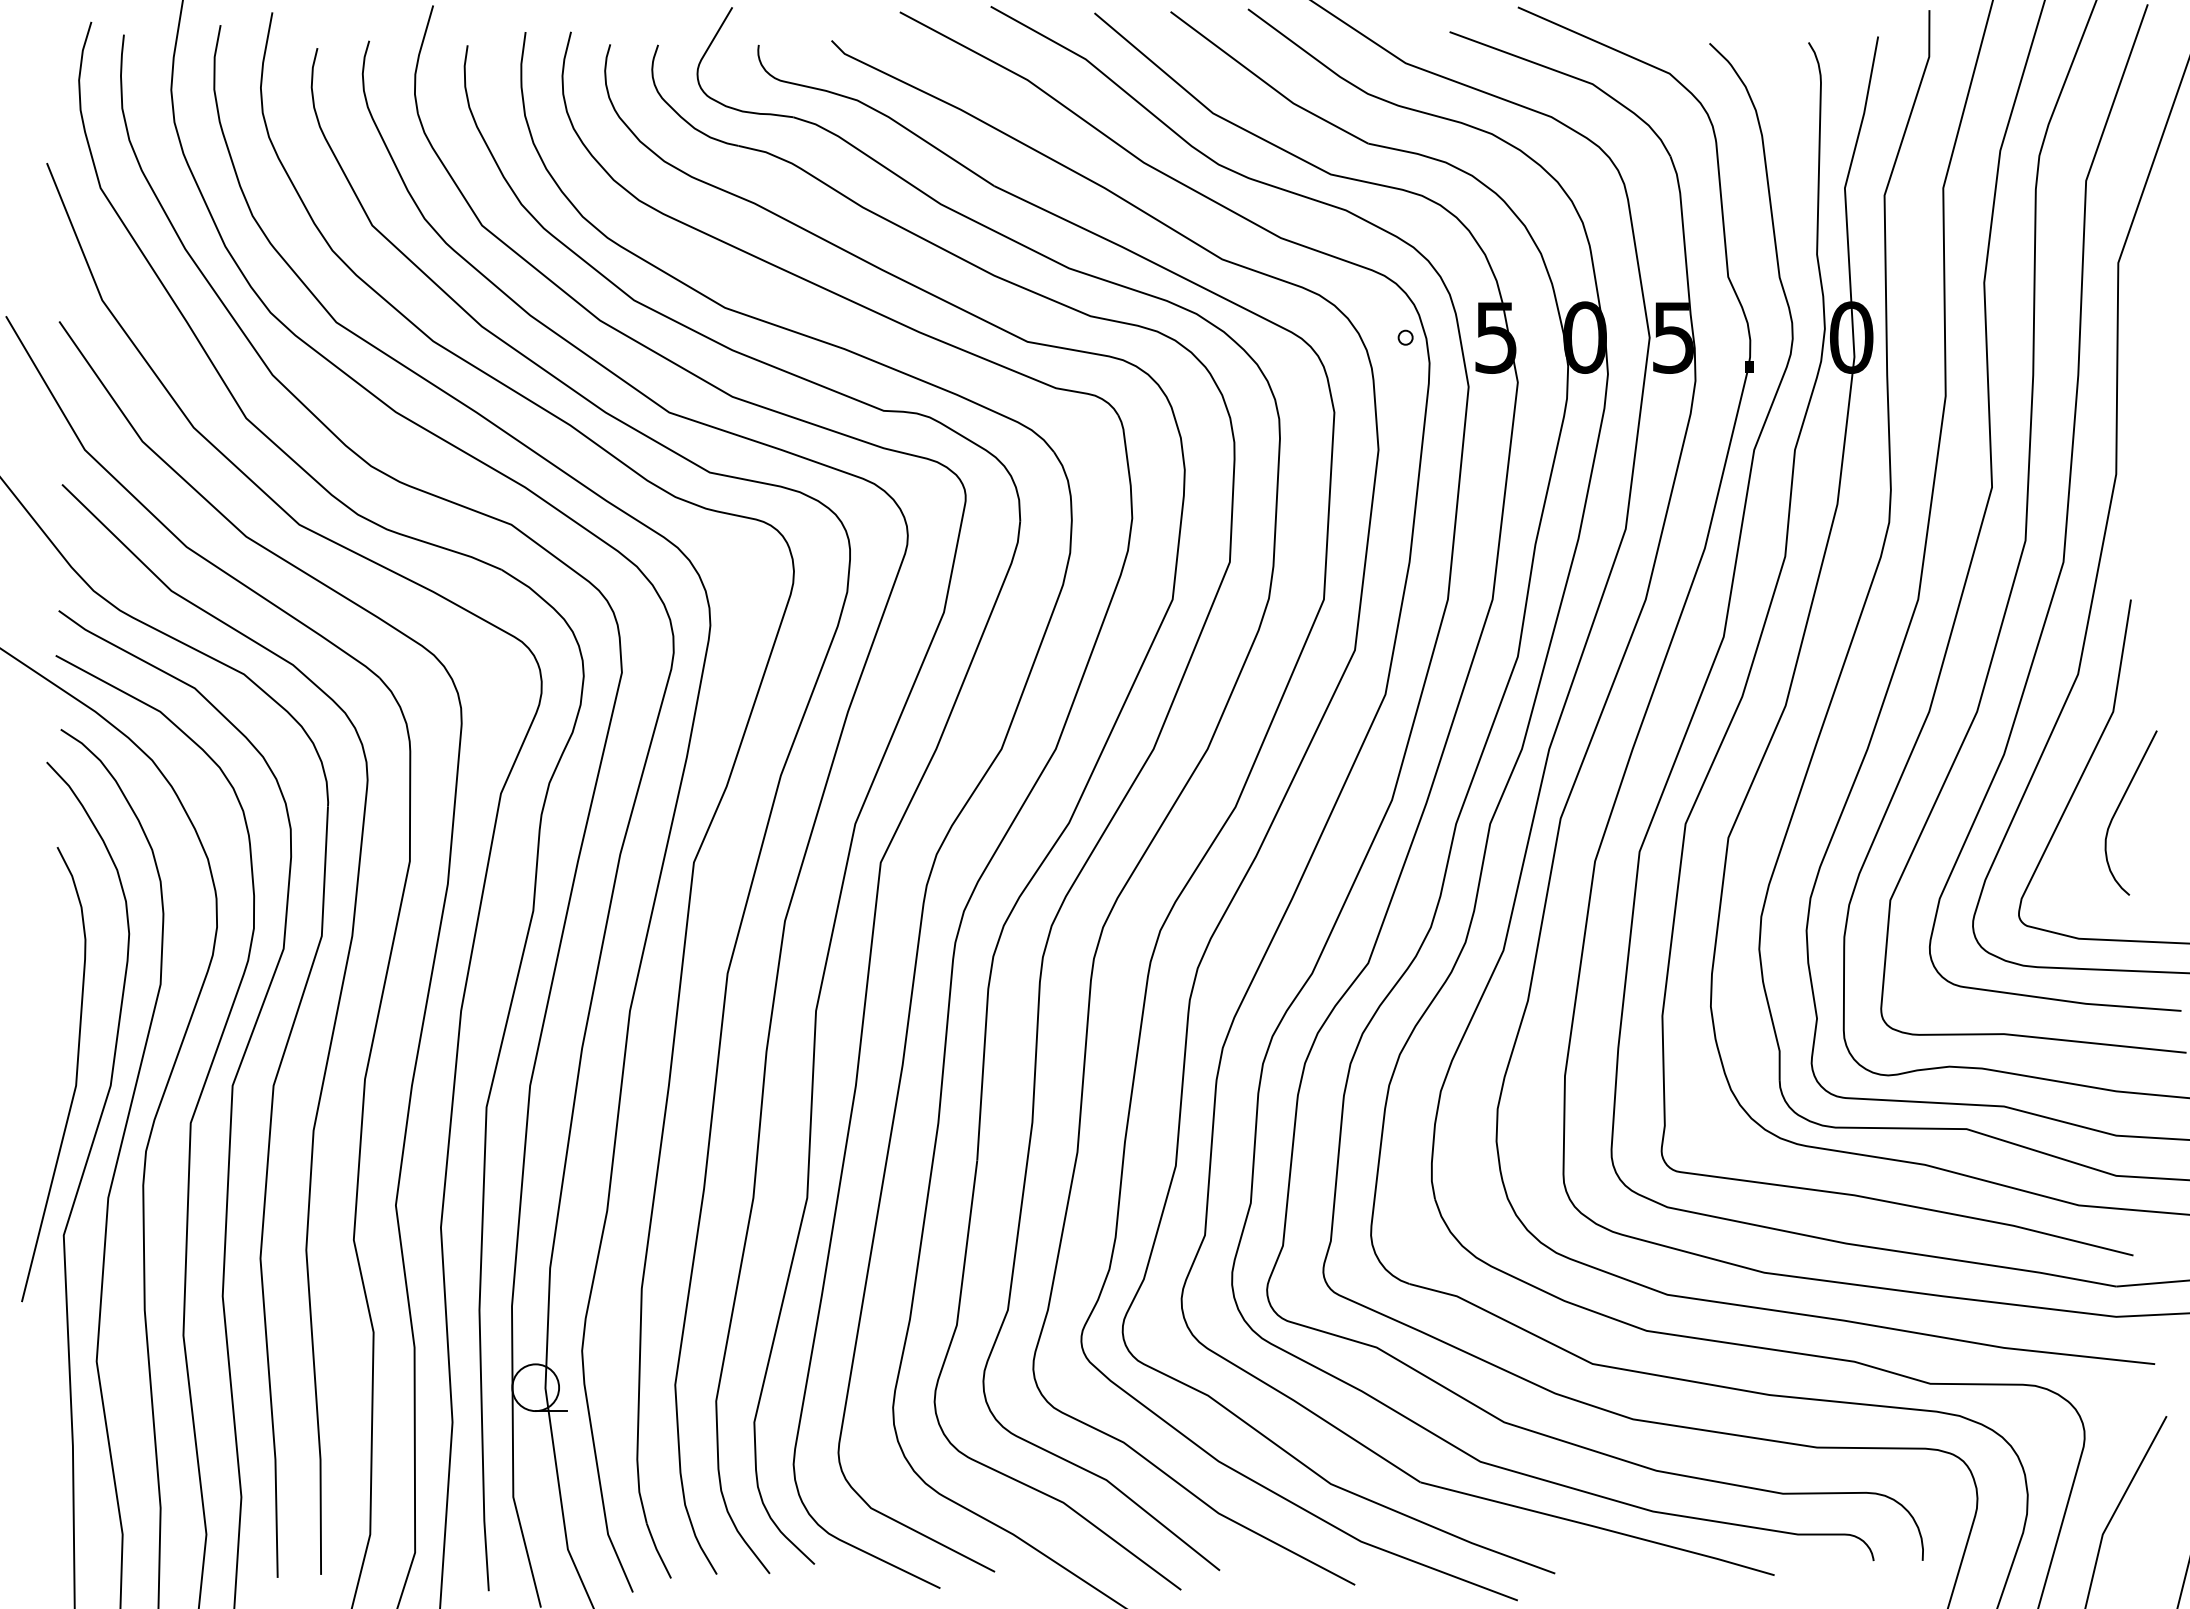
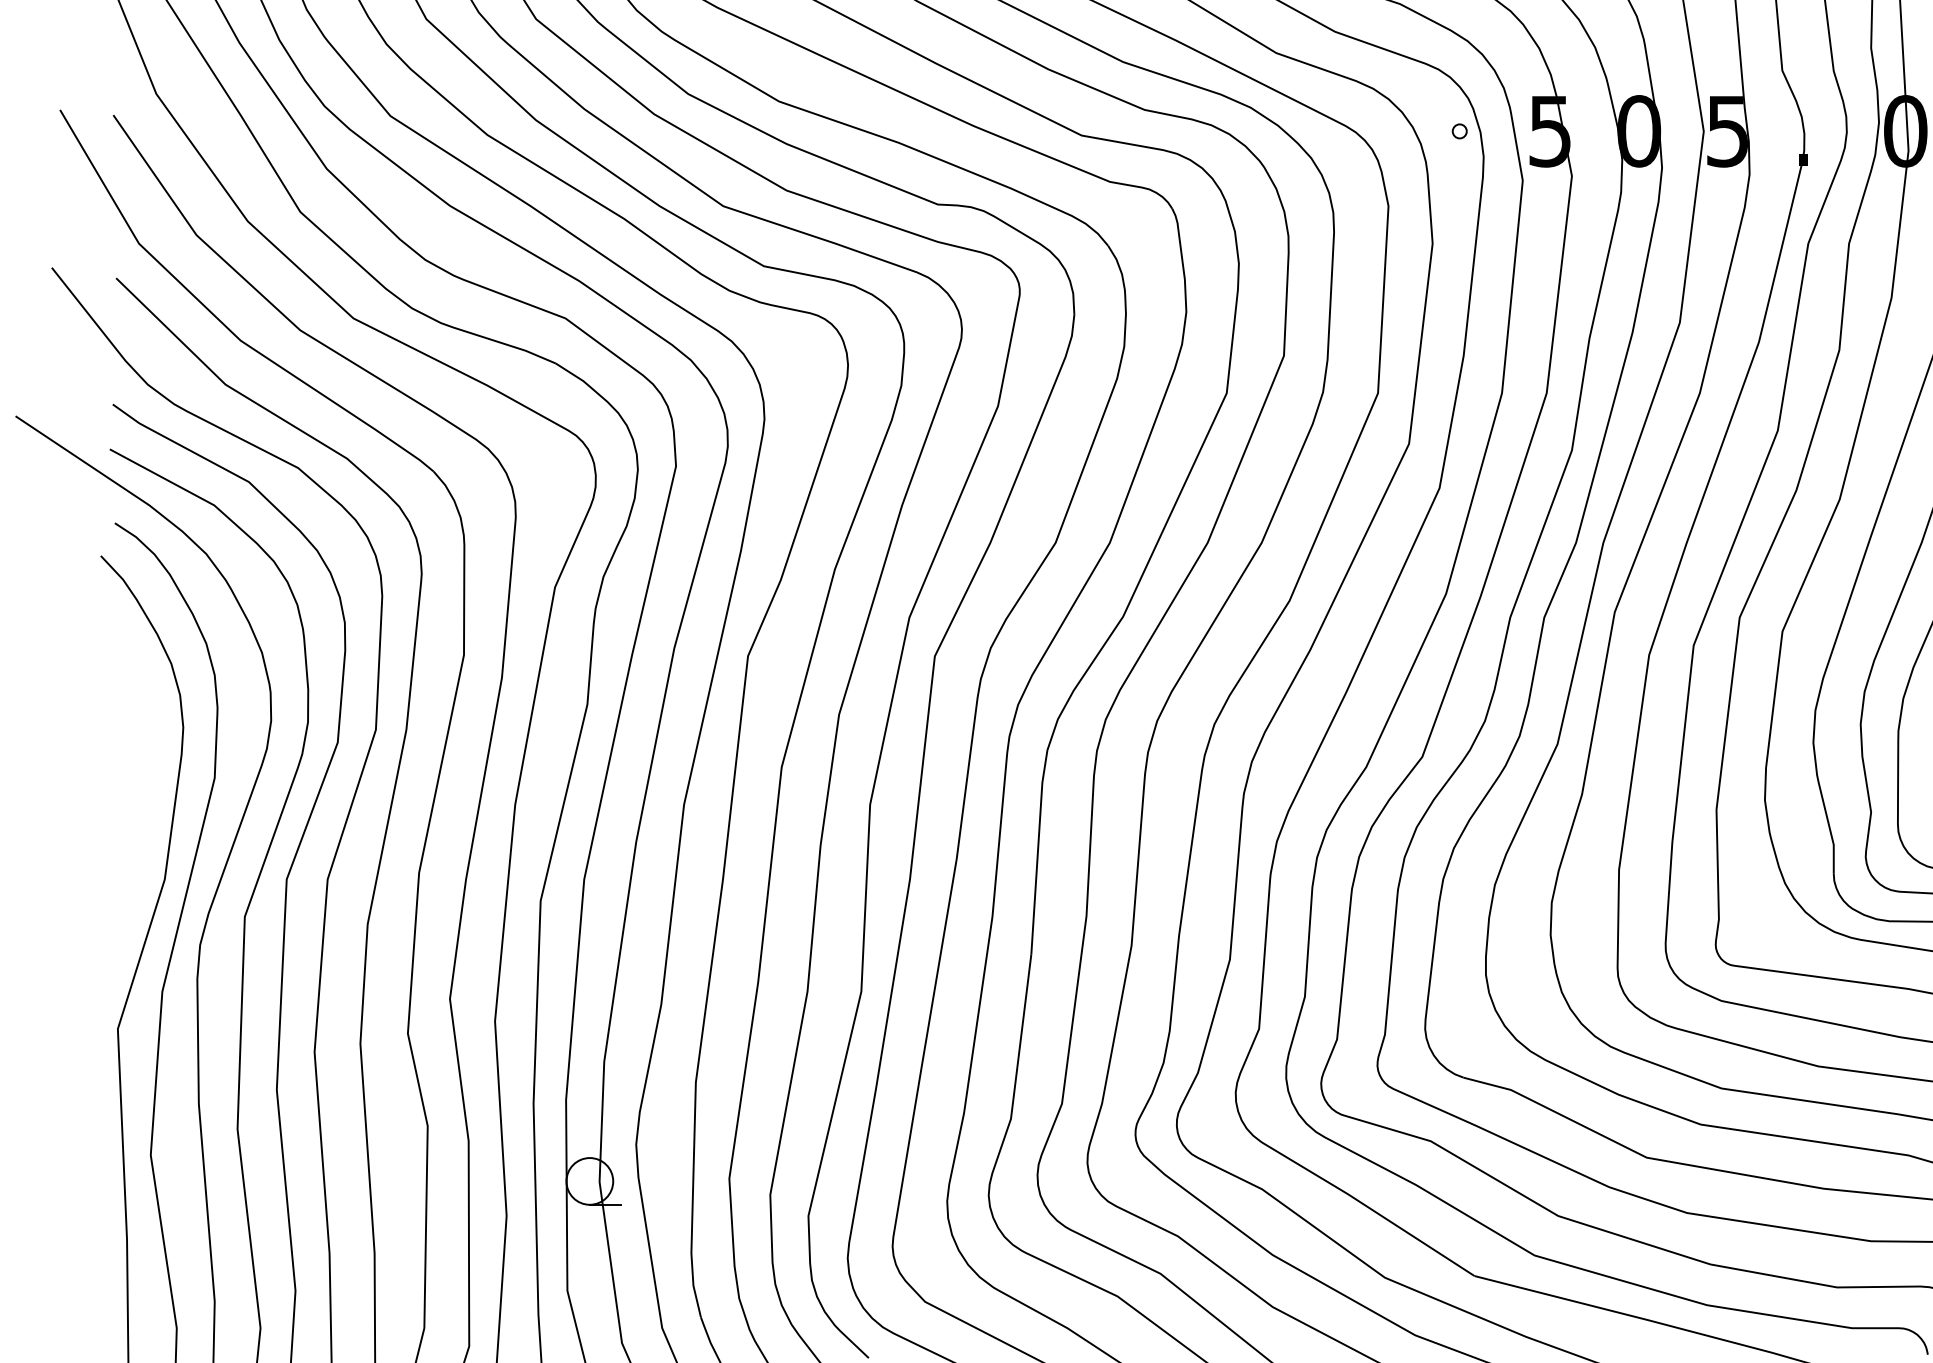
curve: (75, 1076) -> (129, 870), removed

